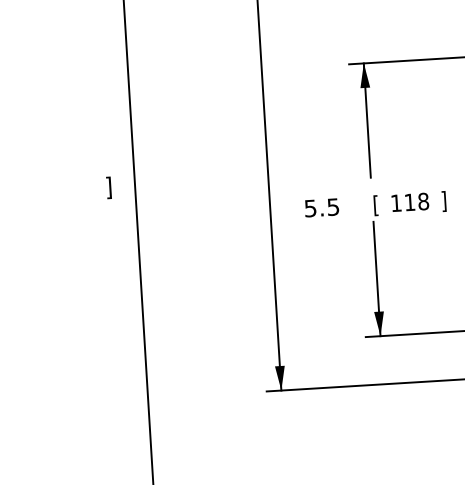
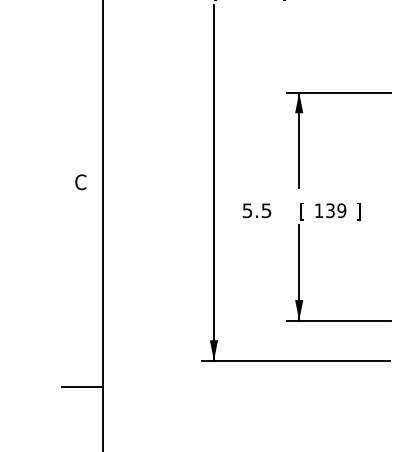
text: (108, 188) -> (80, 183), ] -> C
text: (417, 201) -> (336, 210), 118 -> 139
line: (124, 431) -> (81, 386), added

